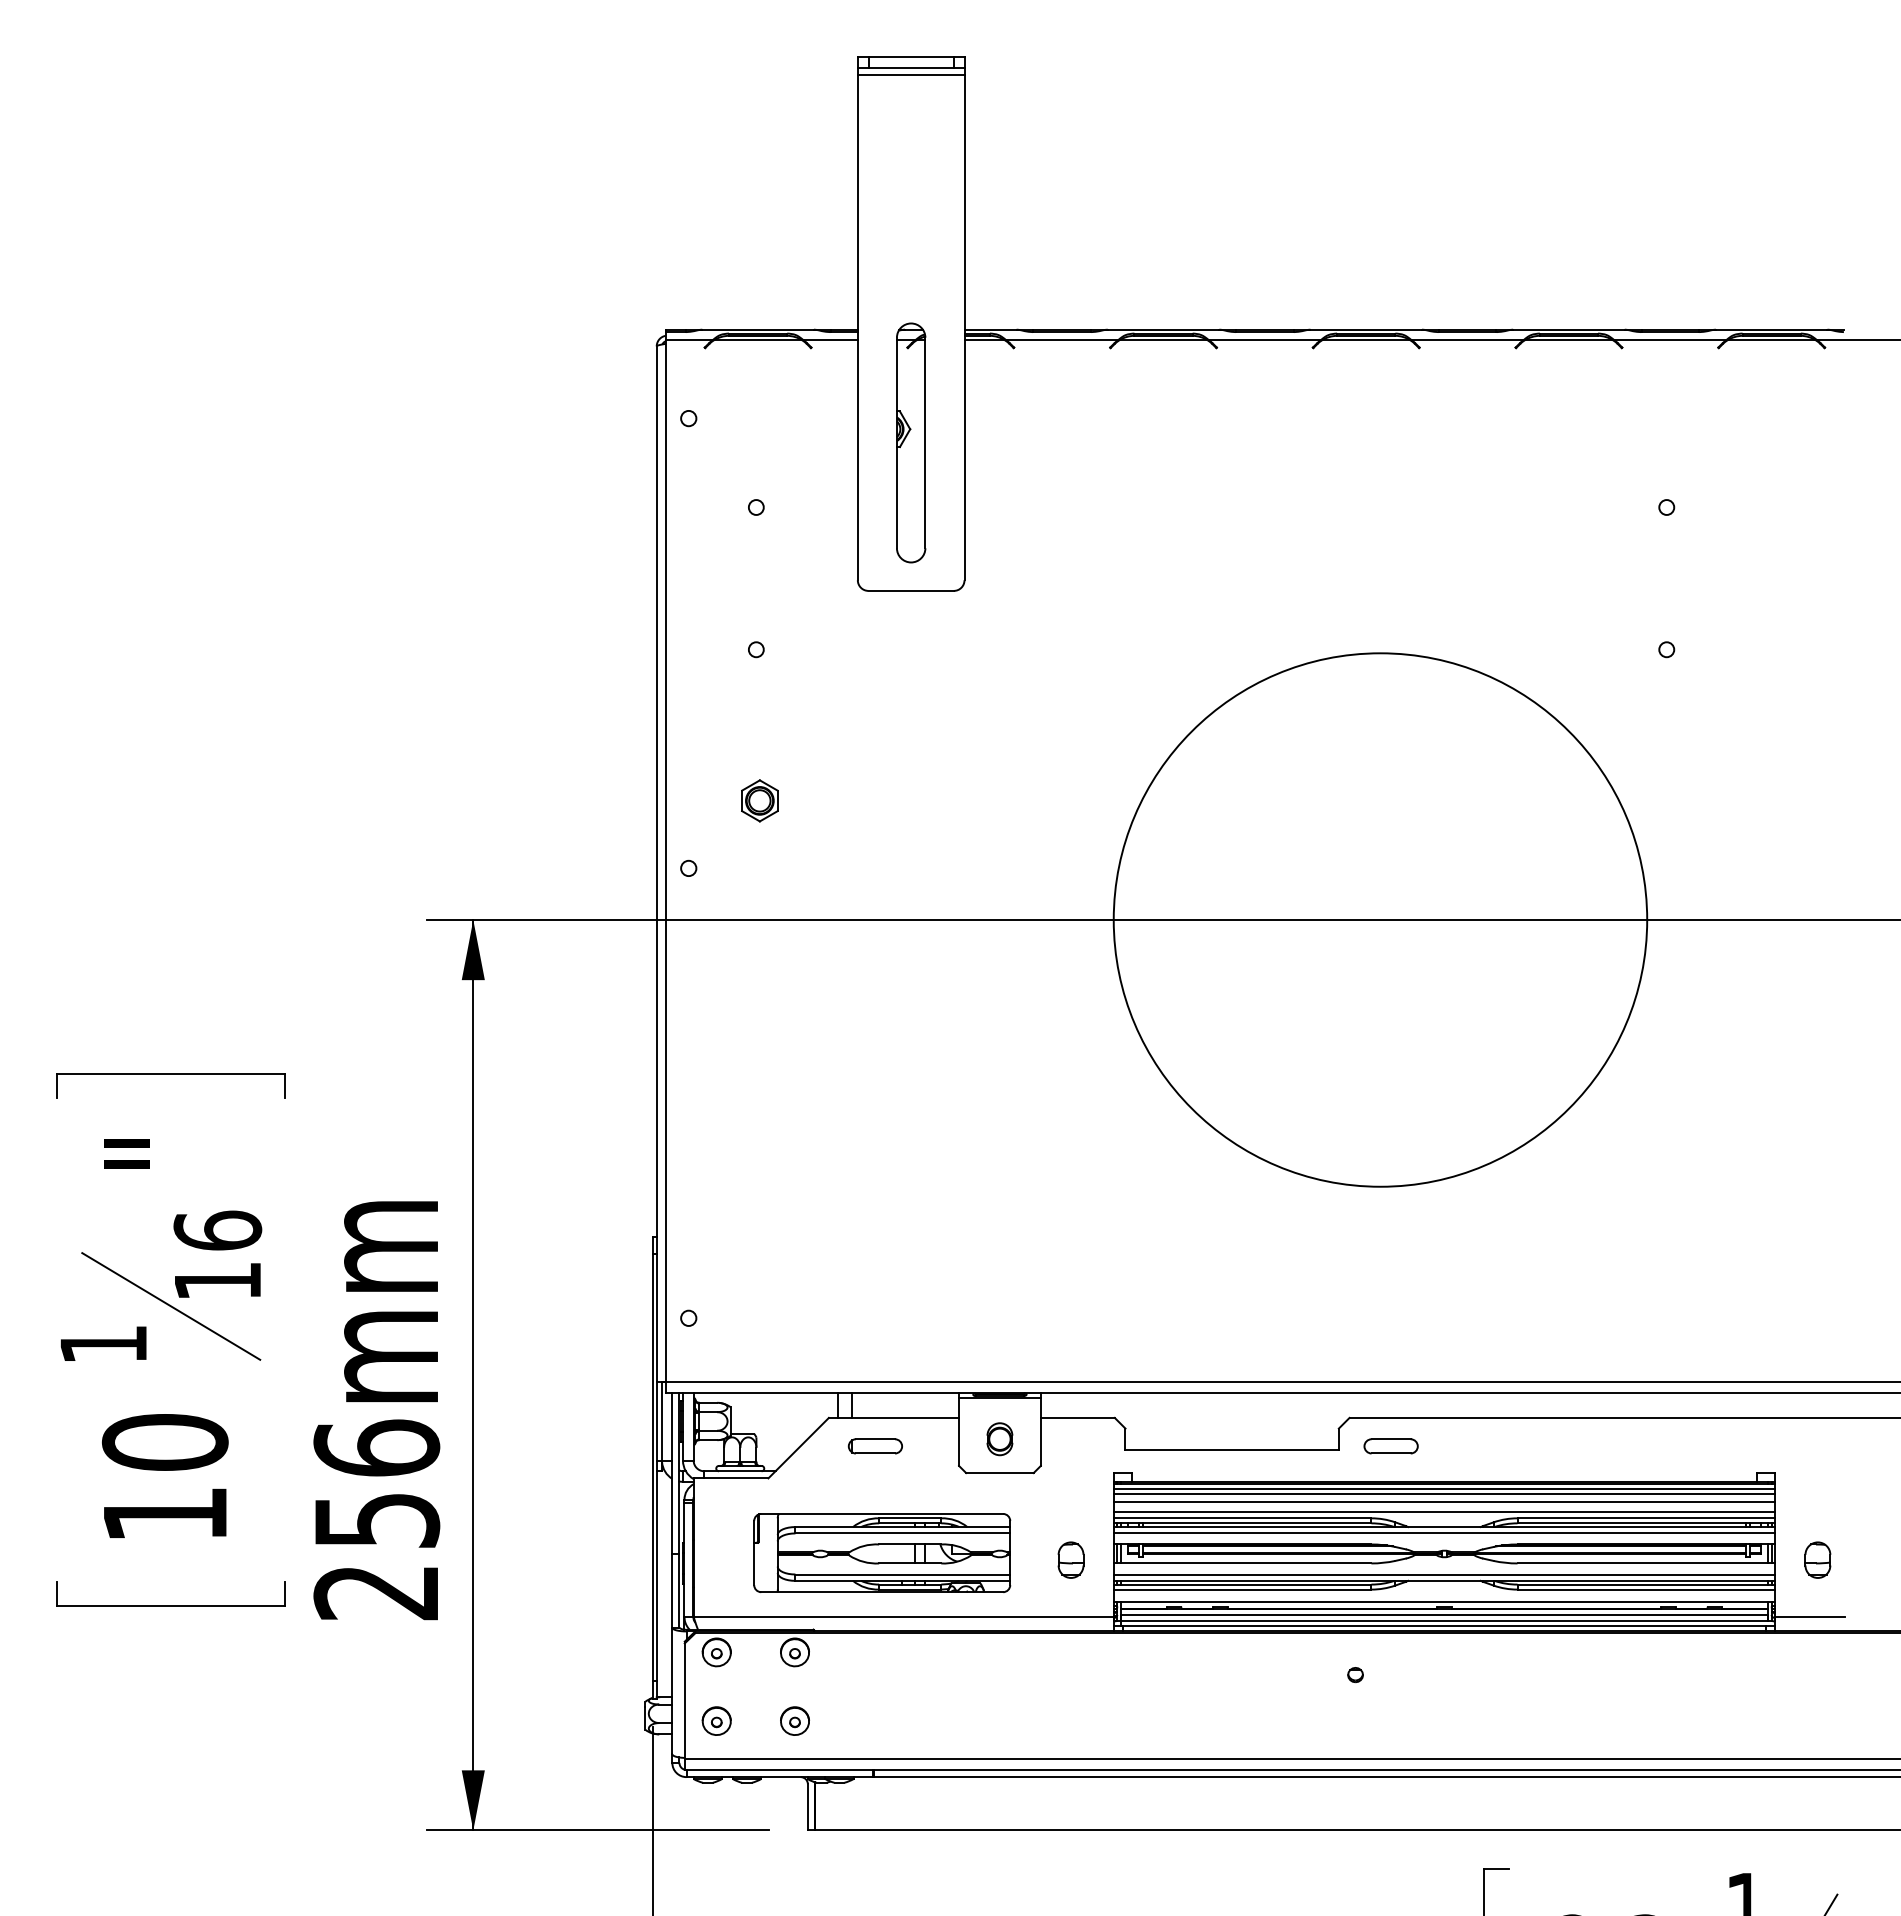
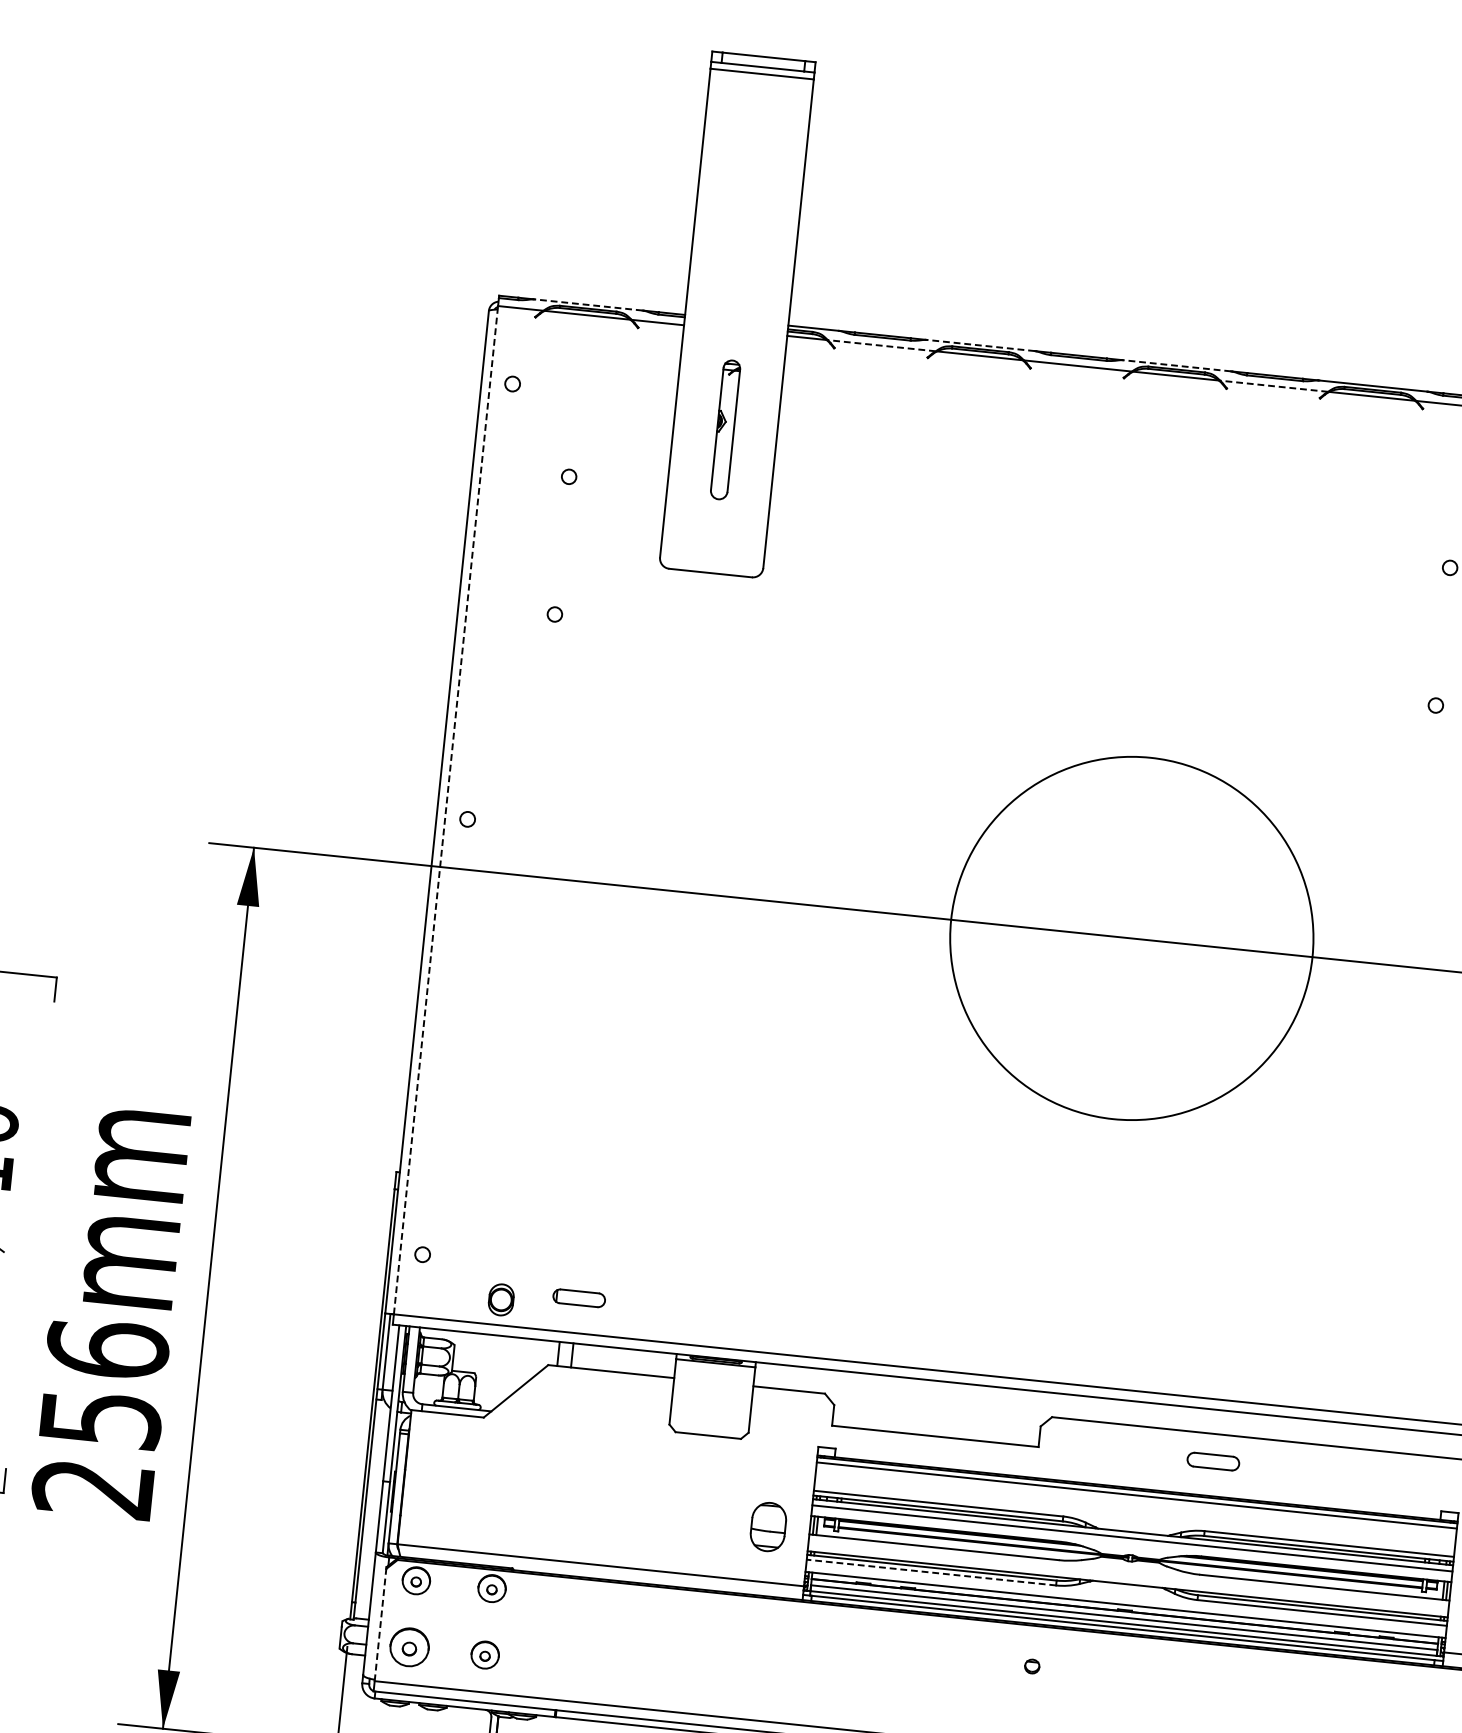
line: (758, 329) -> (589, 304), solid -> dashed
line: (1163, 329) -> (980, 345), solid -> dashed
line: (1366, 329) -> (1177, 365), solid -> dashed
line: (1062, 340) -> (882, 345), solid -> dashed
line: (1467, 340) -> (1274, 386), solid -> dashed
part: (911, 442) -> (725, 429), size x0.6
part: (759, 800) -> (542, 760), removed
line: (665, 860) -> (445, 809), solid -> dashed
circle: (1380, 919) -> (1131, 937), size x0.7
part: (999, 1439) -> (500, 1300), moved
part: (874, 1446) -> (578, 1298), moved
part: (1390, 1446) -> (1212, 1461), moved
line: (1444, 1493) -> (1136, 1499), removed
line: (1444, 1502) -> (1135, 1508), removed
line: (1444, 1512) -> (1134, 1518), removed
part: (882, 1552) -> (586, 1500), removed
part: (1070, 1559) -> (767, 1526), size x1.4
line: (1444, 1574) -> (1128, 1578), removed
line: (1242, 1589) -> (931, 1572), solid -> dashed
line: (684, 1700) -> (380, 1624), solid -> dashed
part: (716, 1720) -> (409, 1646), size x1.4

